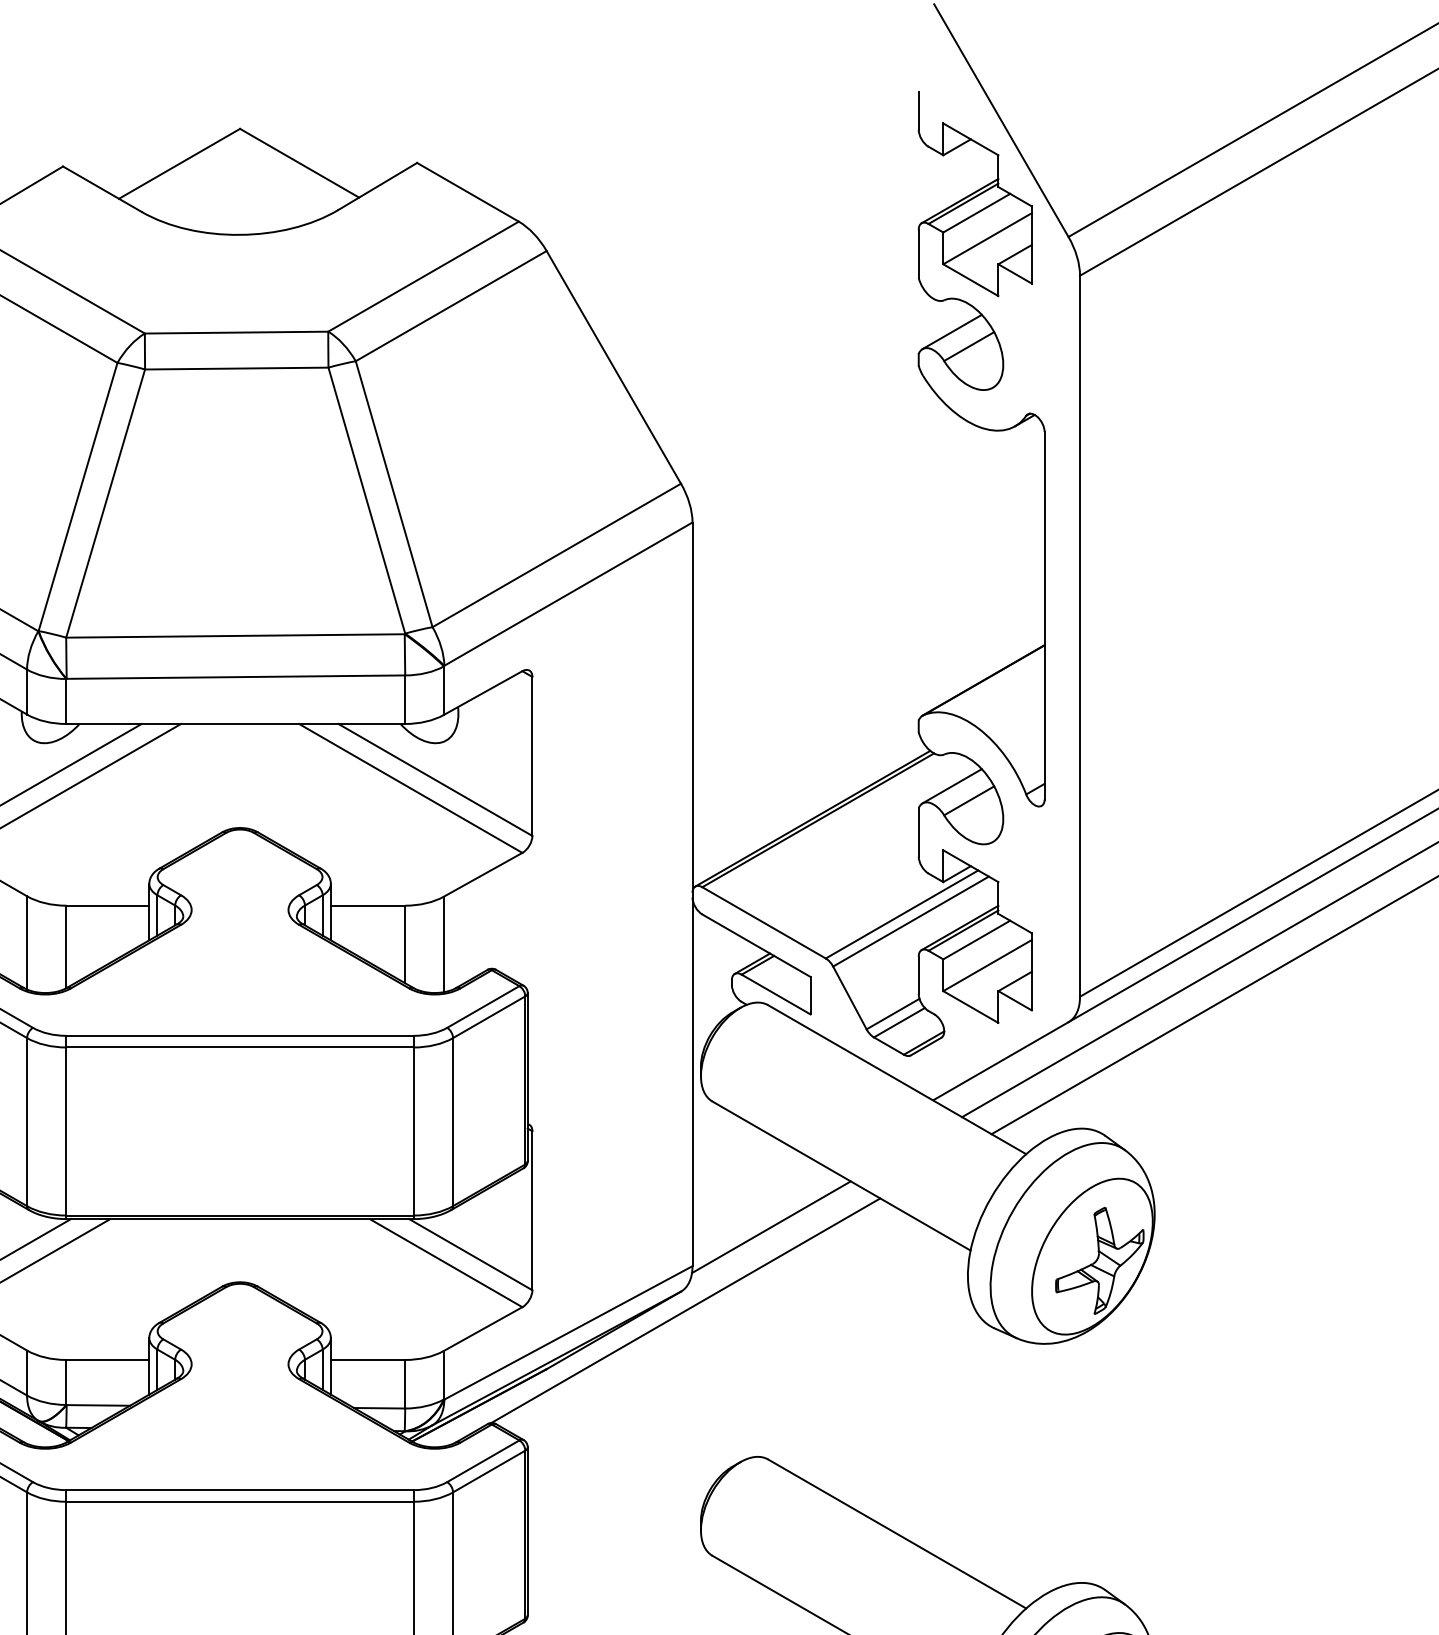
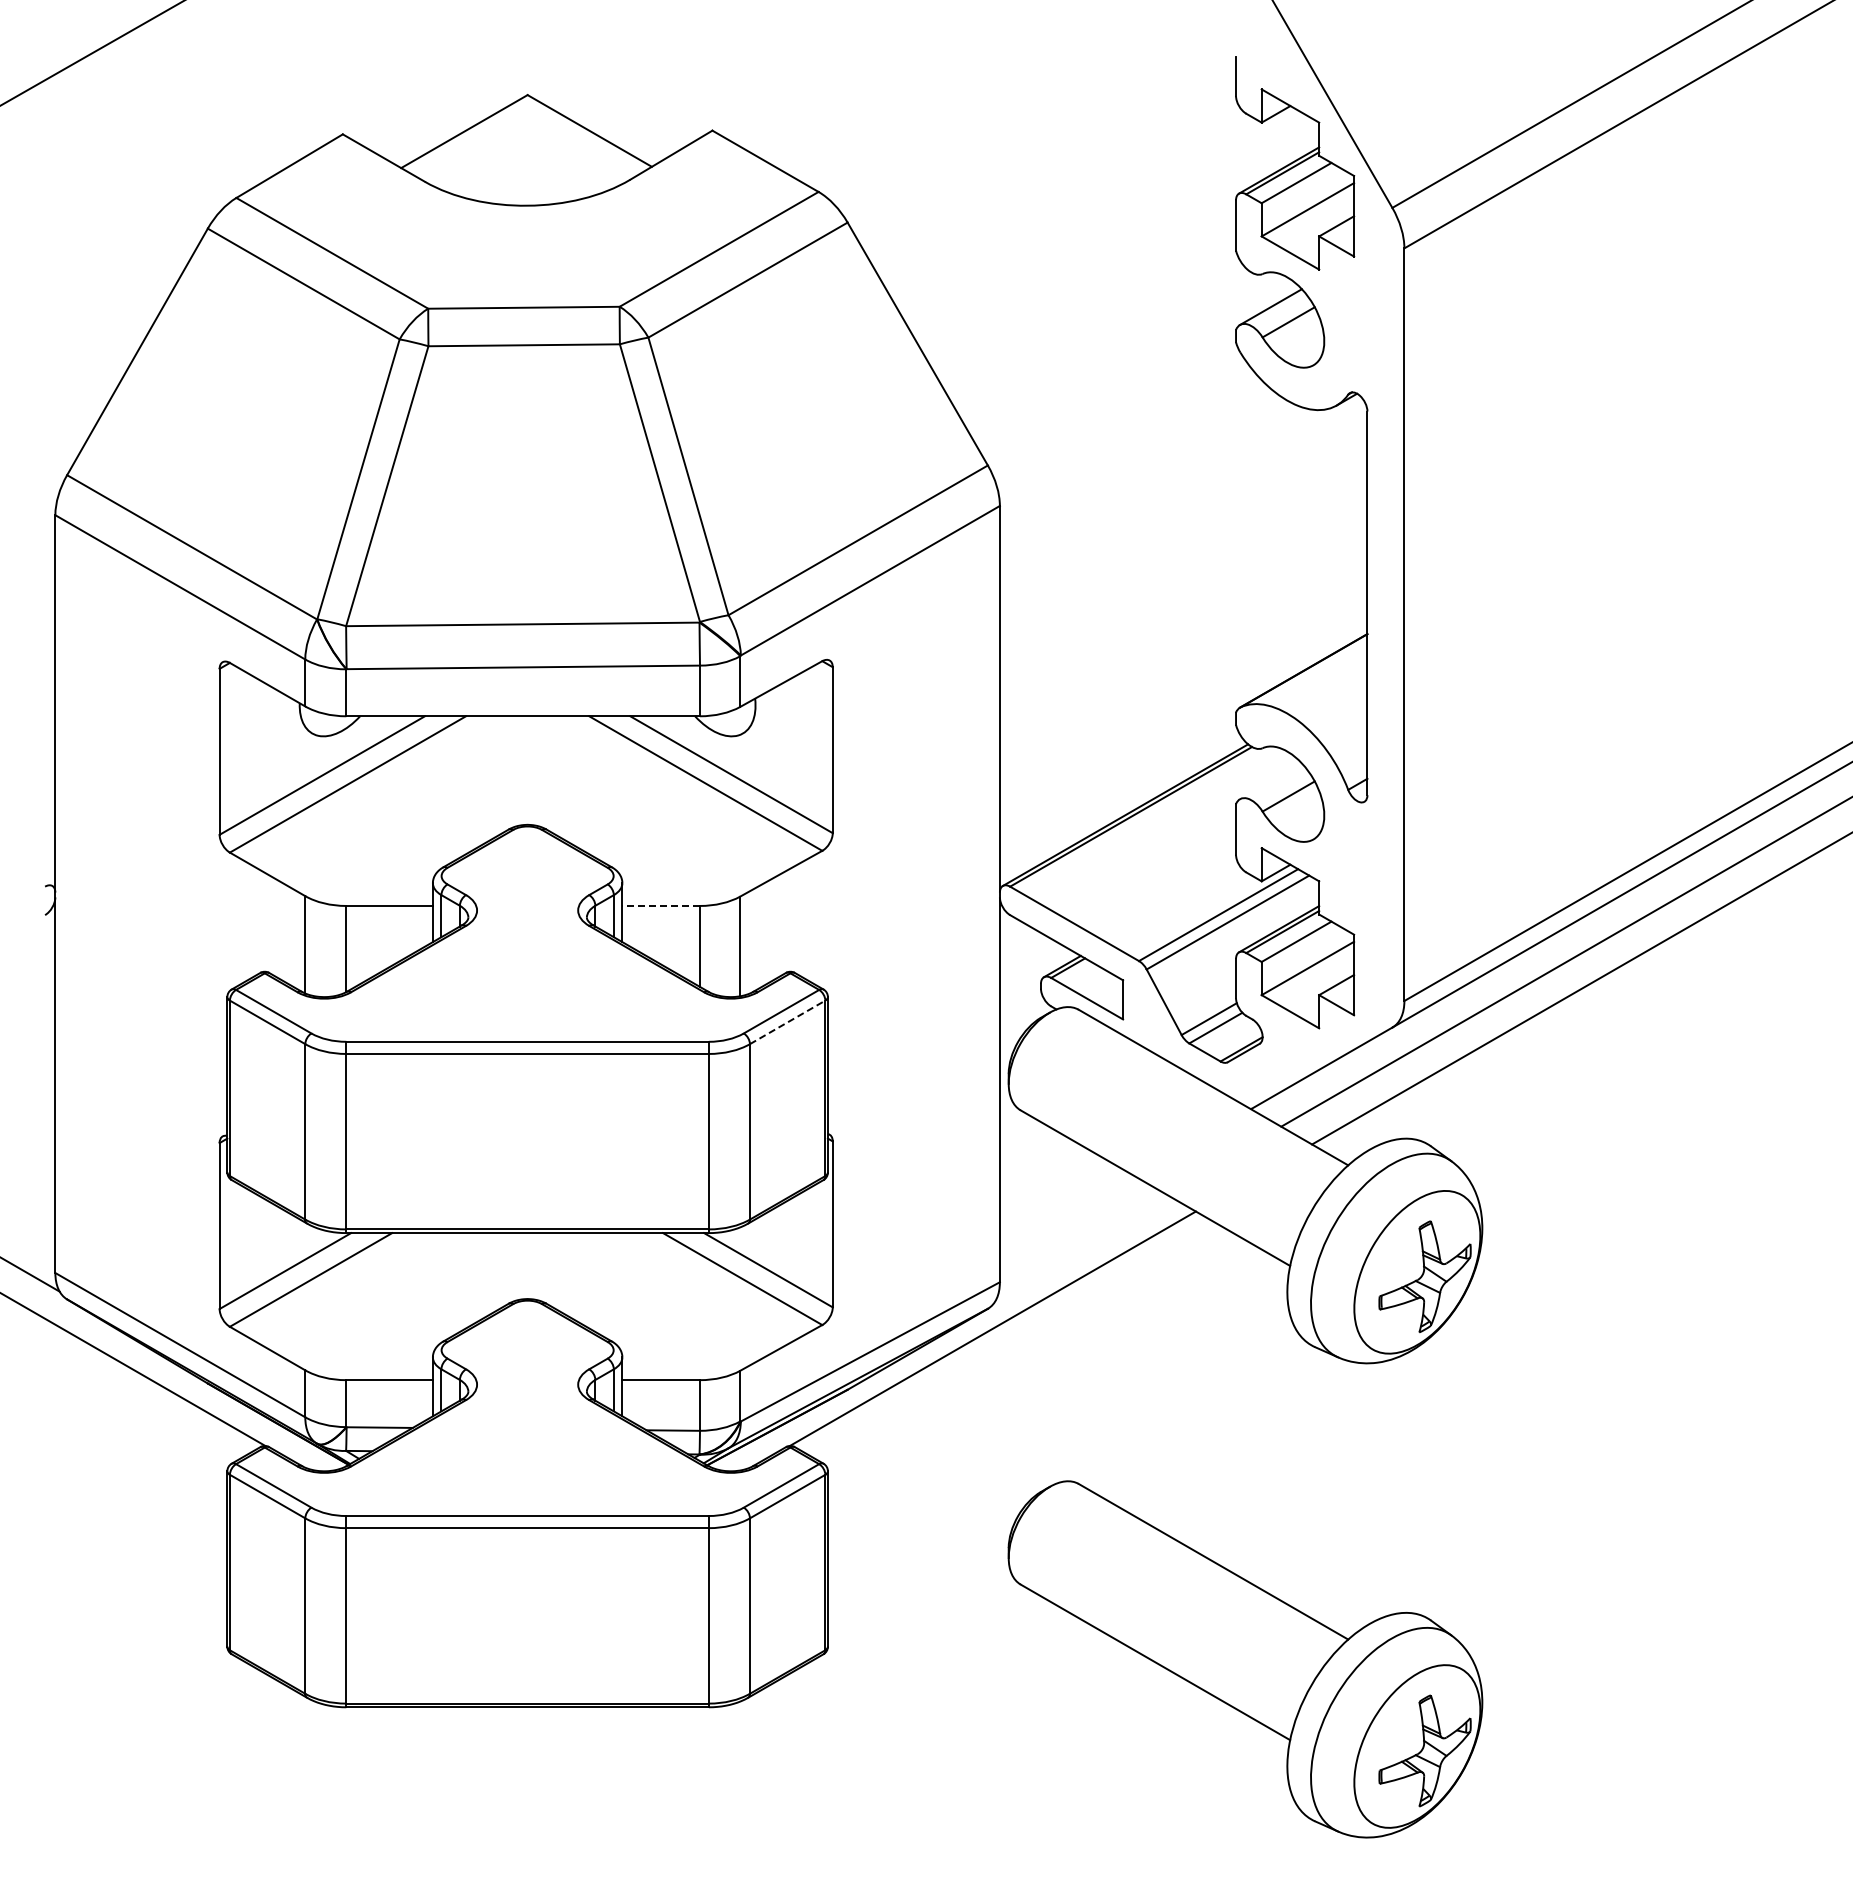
line: (951, 786) -> (1270, 781), removed
line: (368, 905) -> (661, 905), solid -> dashed
line: (489, 1017) -> (787, 1022), solid -> dashed
line: (771, 1227) -> (1082, 1241), removed

